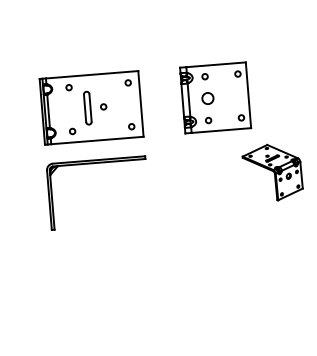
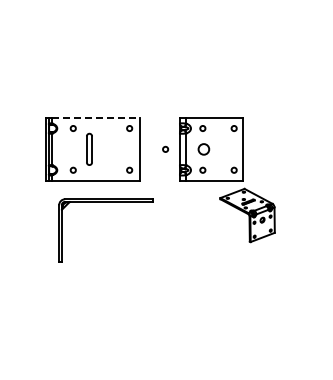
line: (92, 75) -> (96, 118), solid -> dashed
circle: (103, 105) -> (165, 148), moved
part: (95, 163) -> (105, 202), moved
part: (272, 172) -> (247, 215), moved

